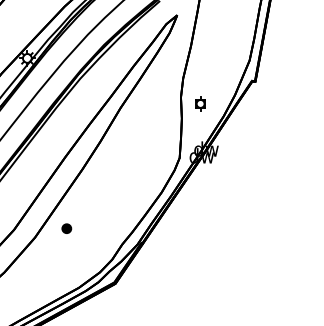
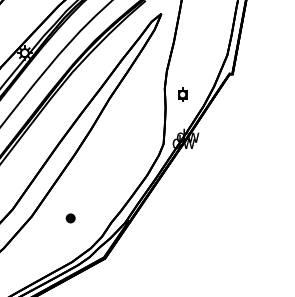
part: (66, 228) -> (70, 218), moved

